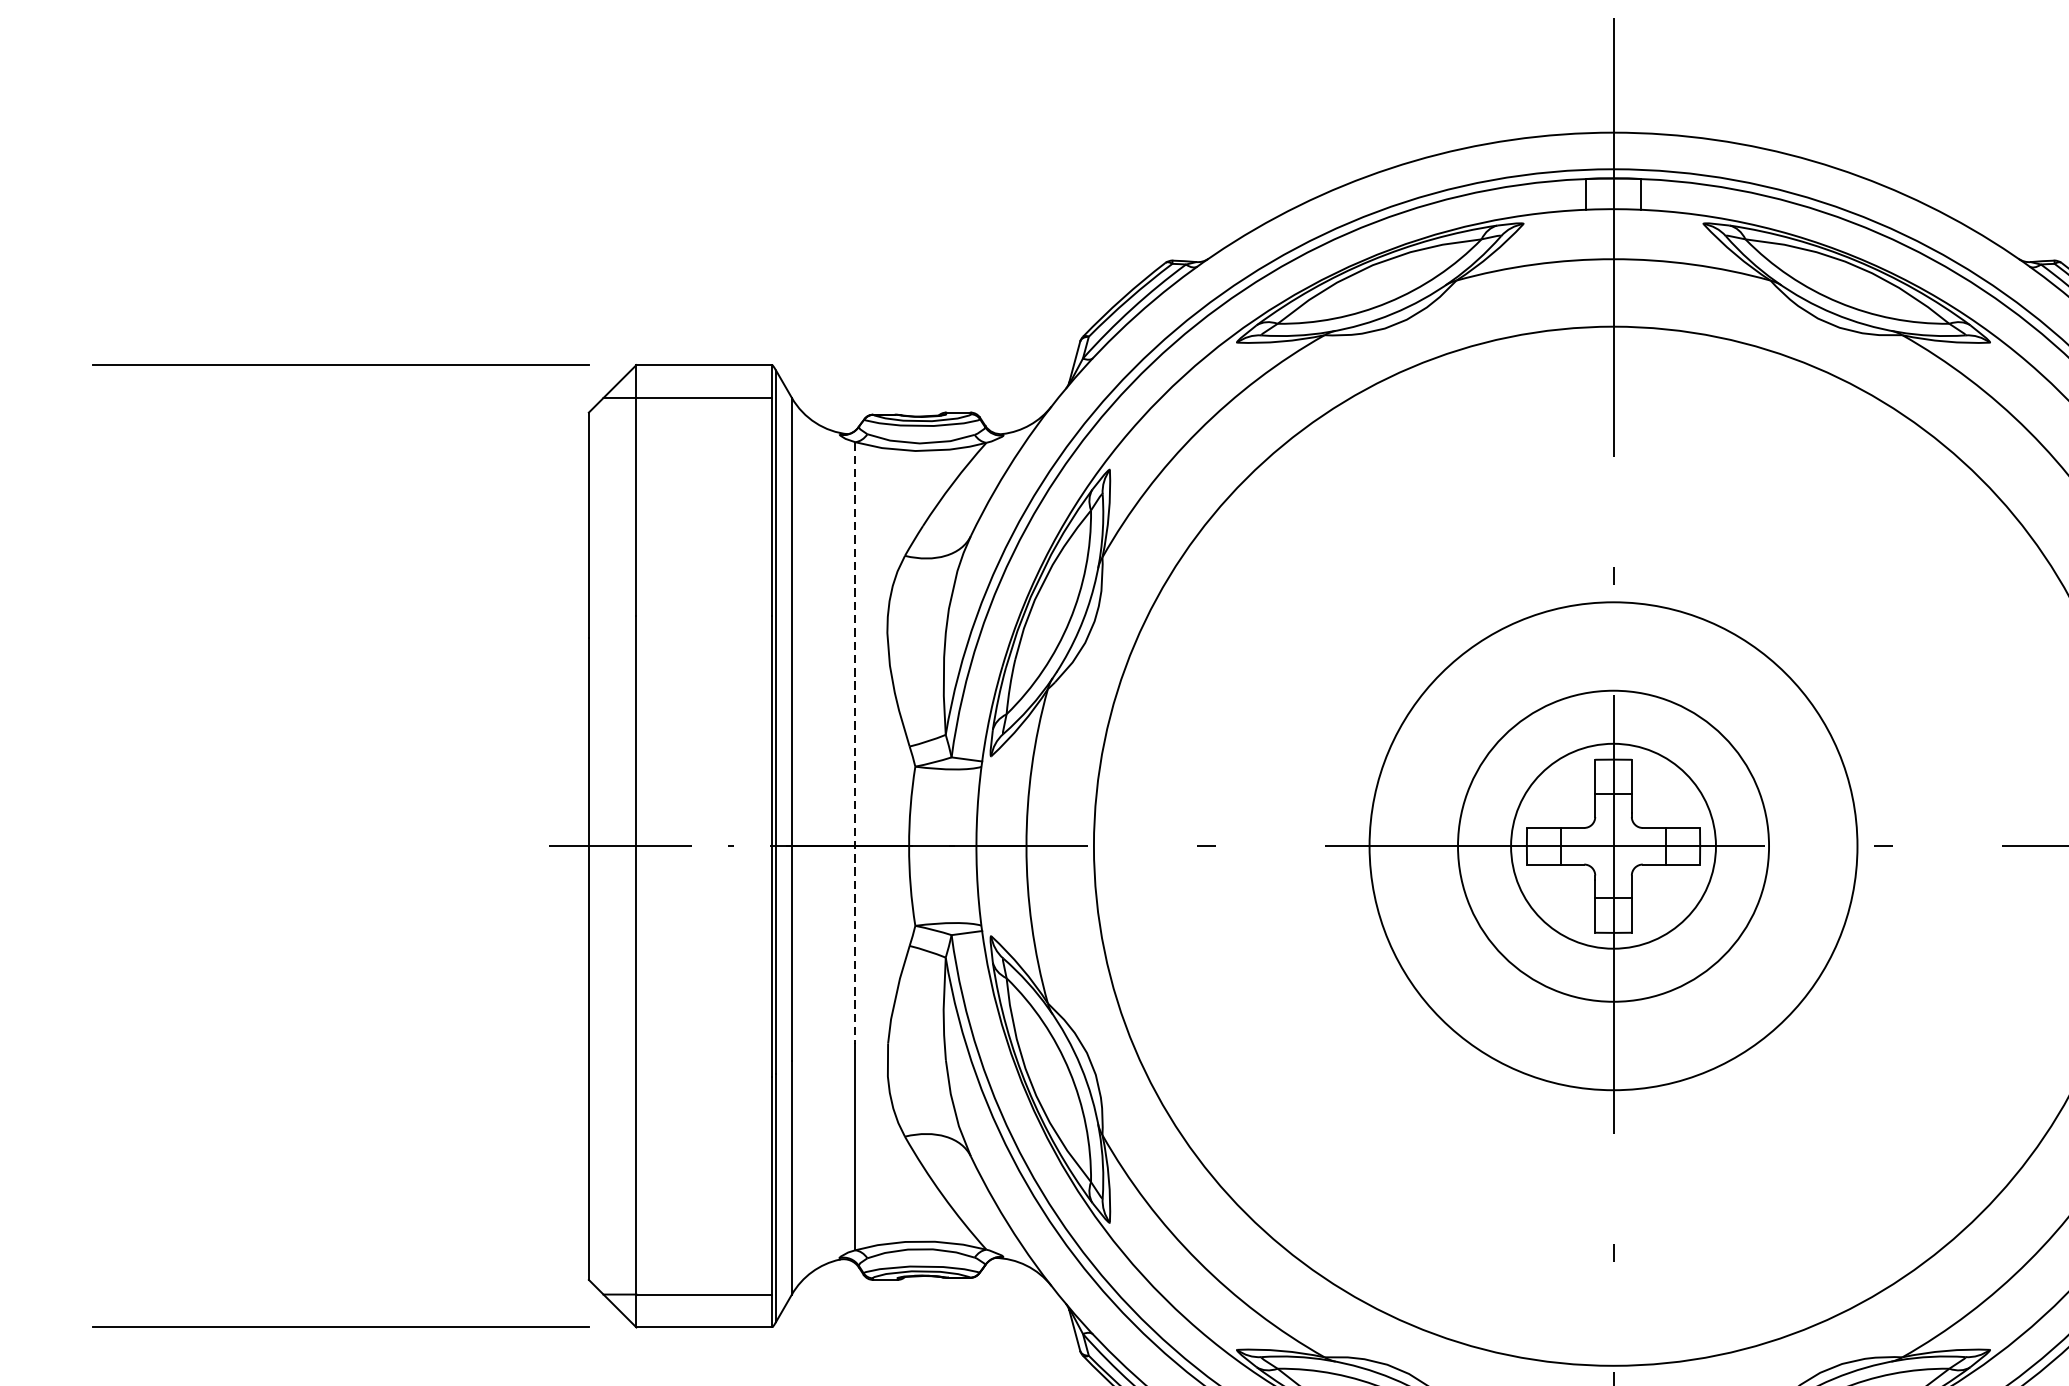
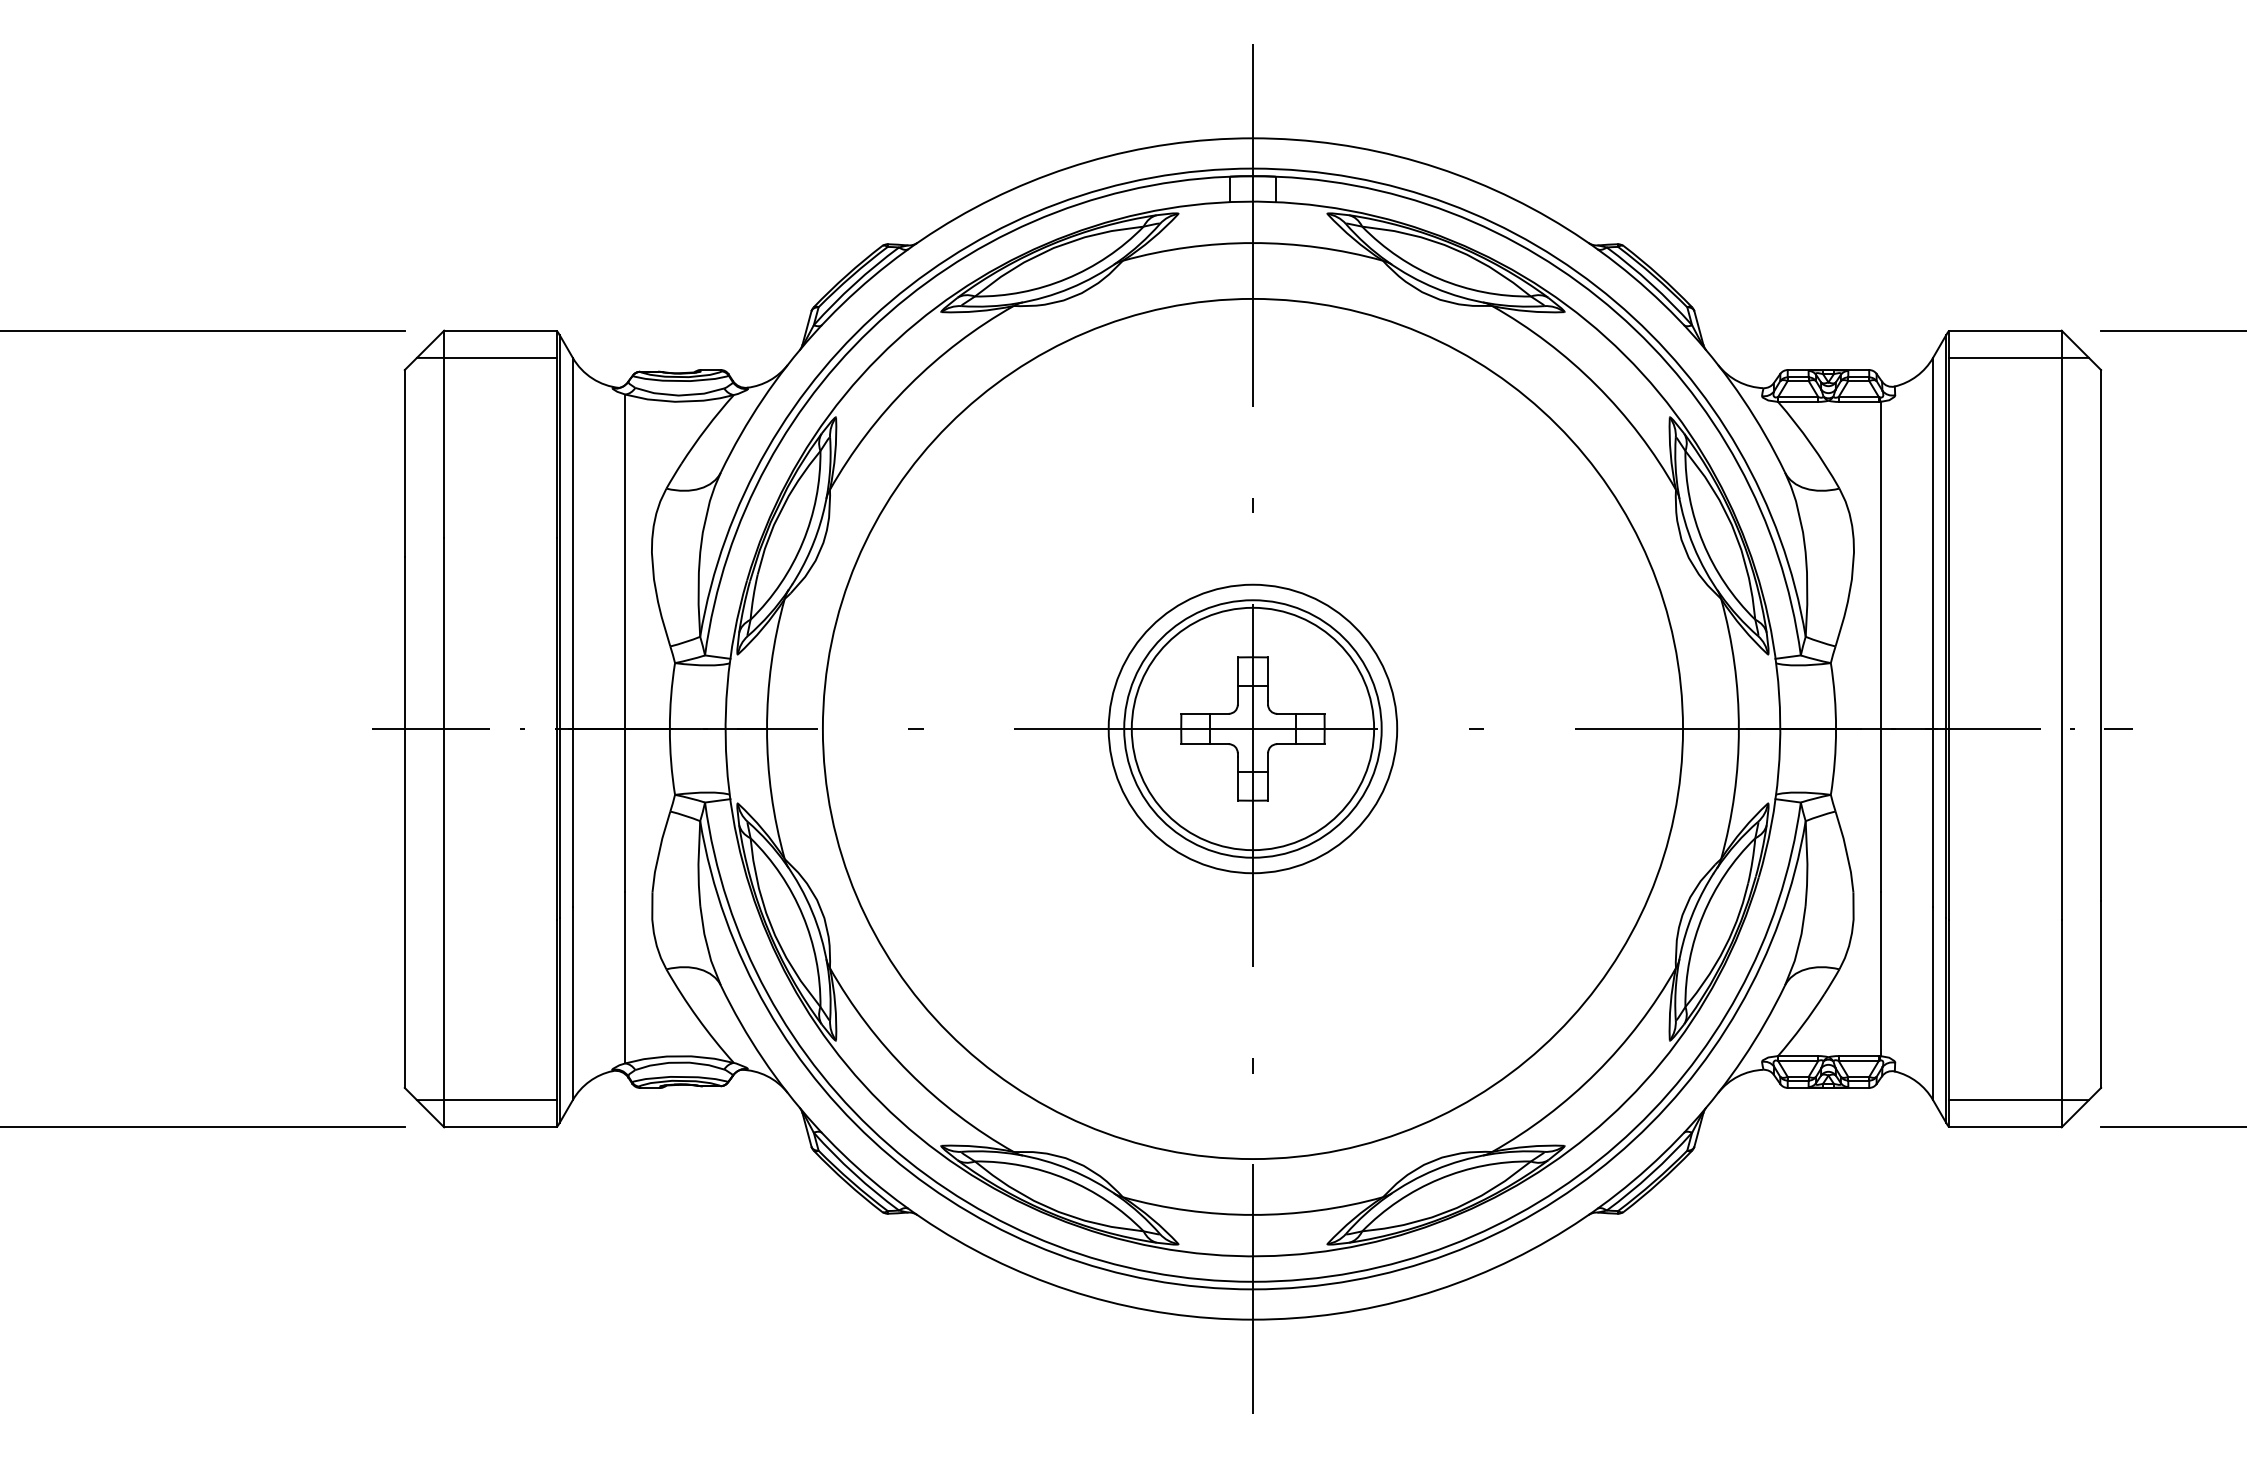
line: (855, 742) -> (625, 643), dashed -> solid
circle: (1612, 845) -> (1252, 728), size x0.71
circle: (1612, 845) -> (1252, 728), size x1.43

